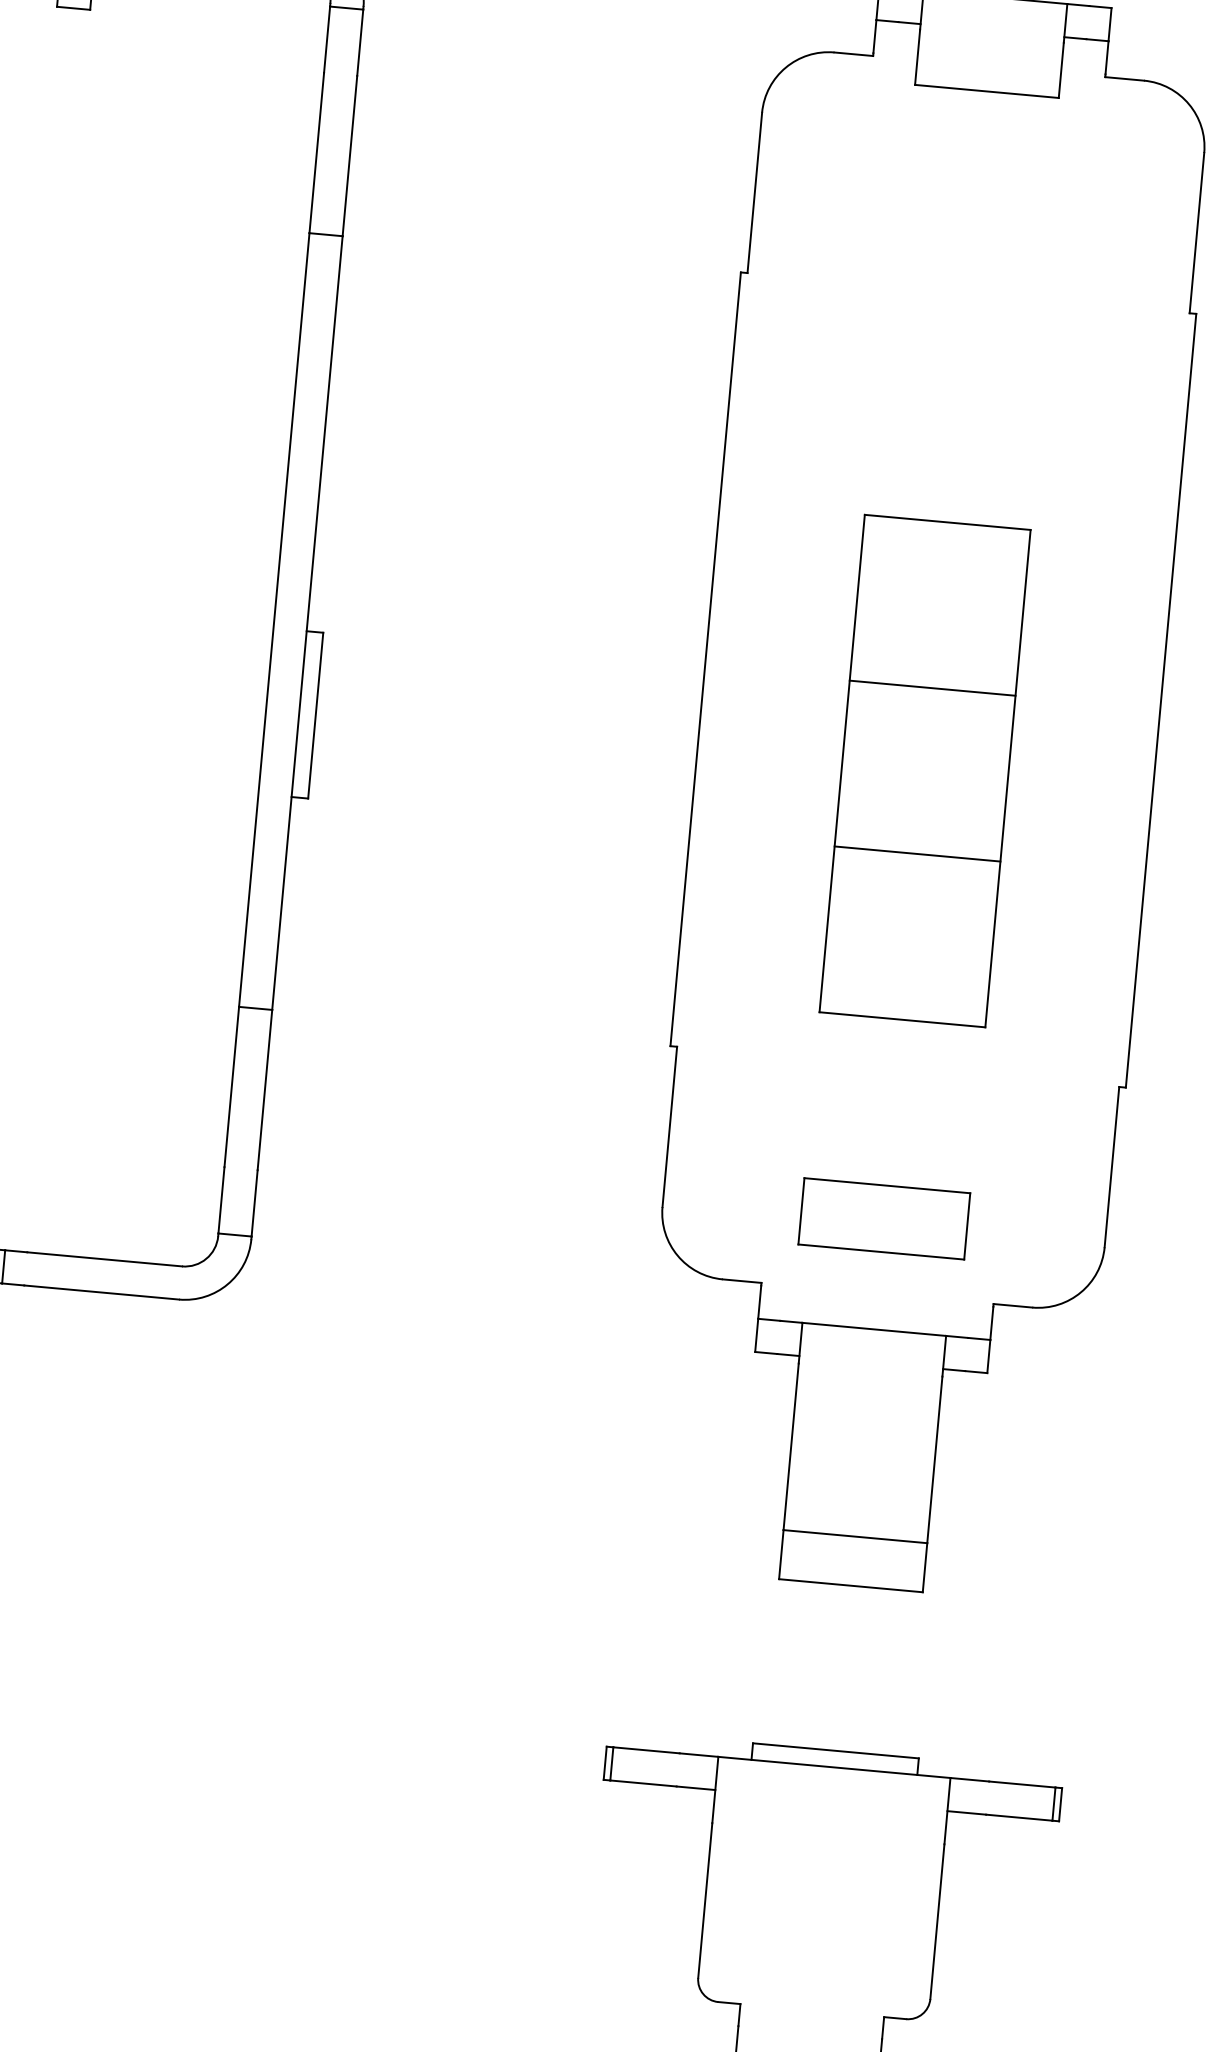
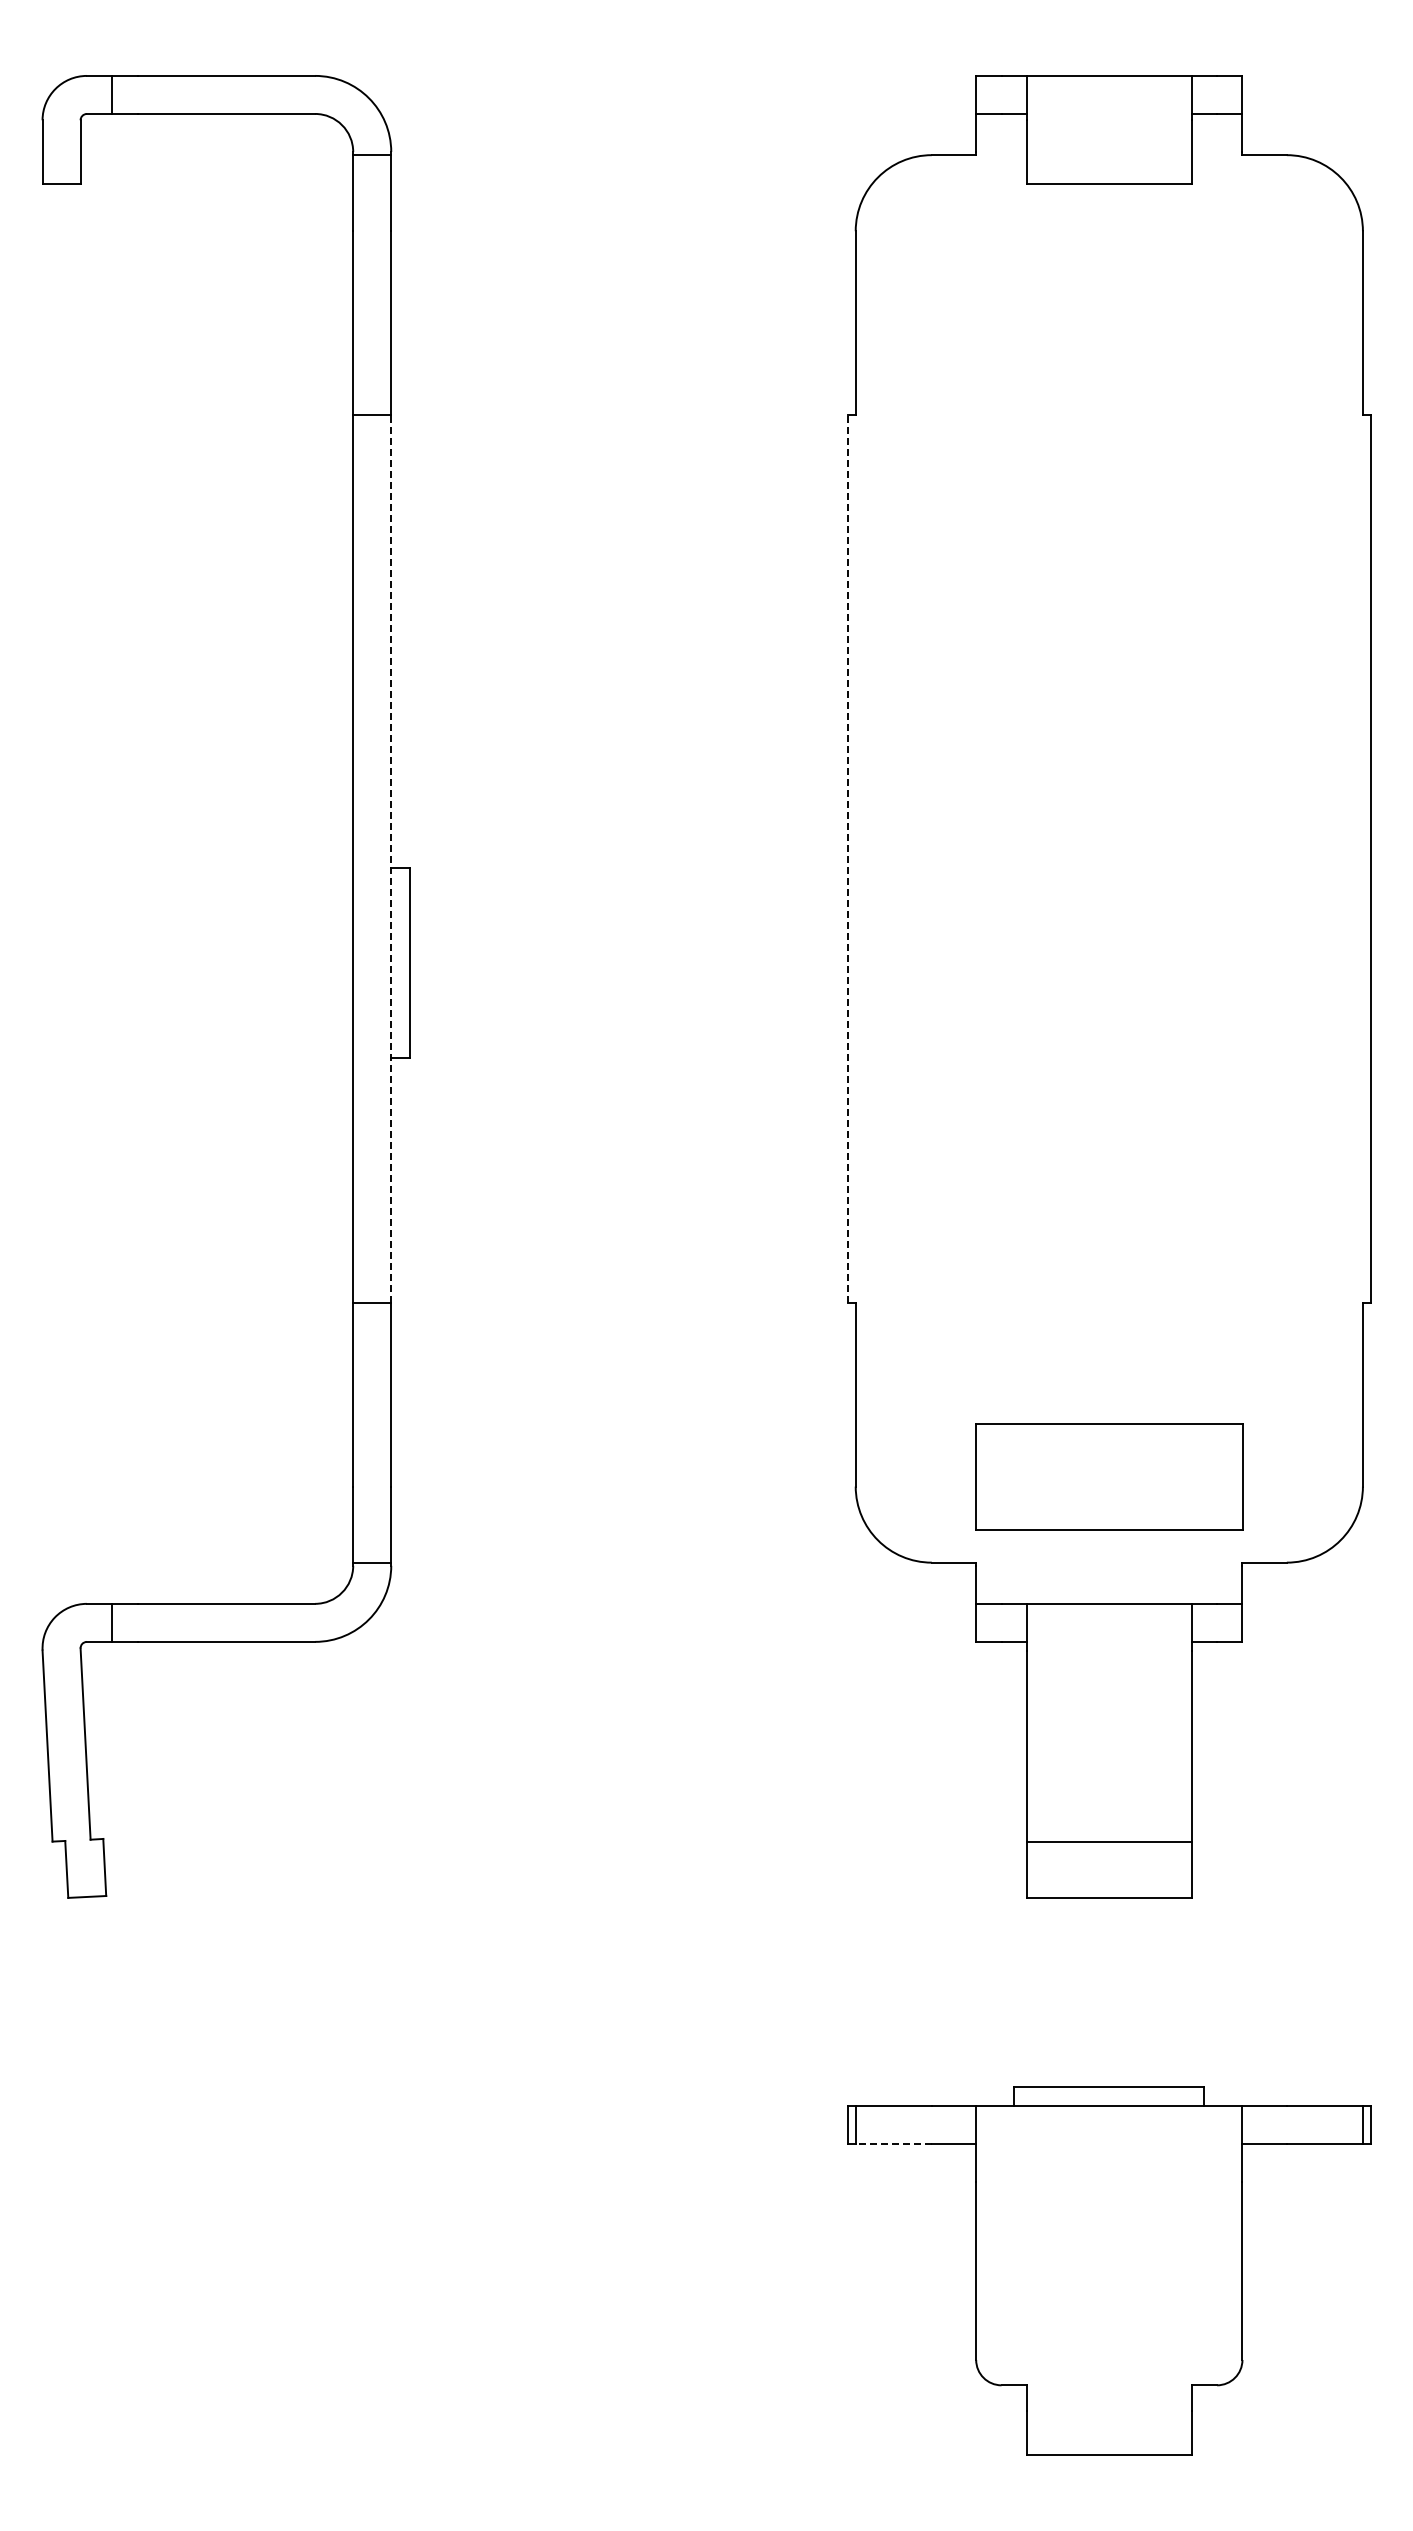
line: (307, 622) -> (391, 858), solid -> dashed
line: (706, 658) -> (848, 858), solid -> dashed
part: (924, 771) -> (1108, 963), removed
part: (883, 1218) -> (1108, 1476), size x1.4
line: (643, 1783) -> (893, 2144), solid -> dashed

